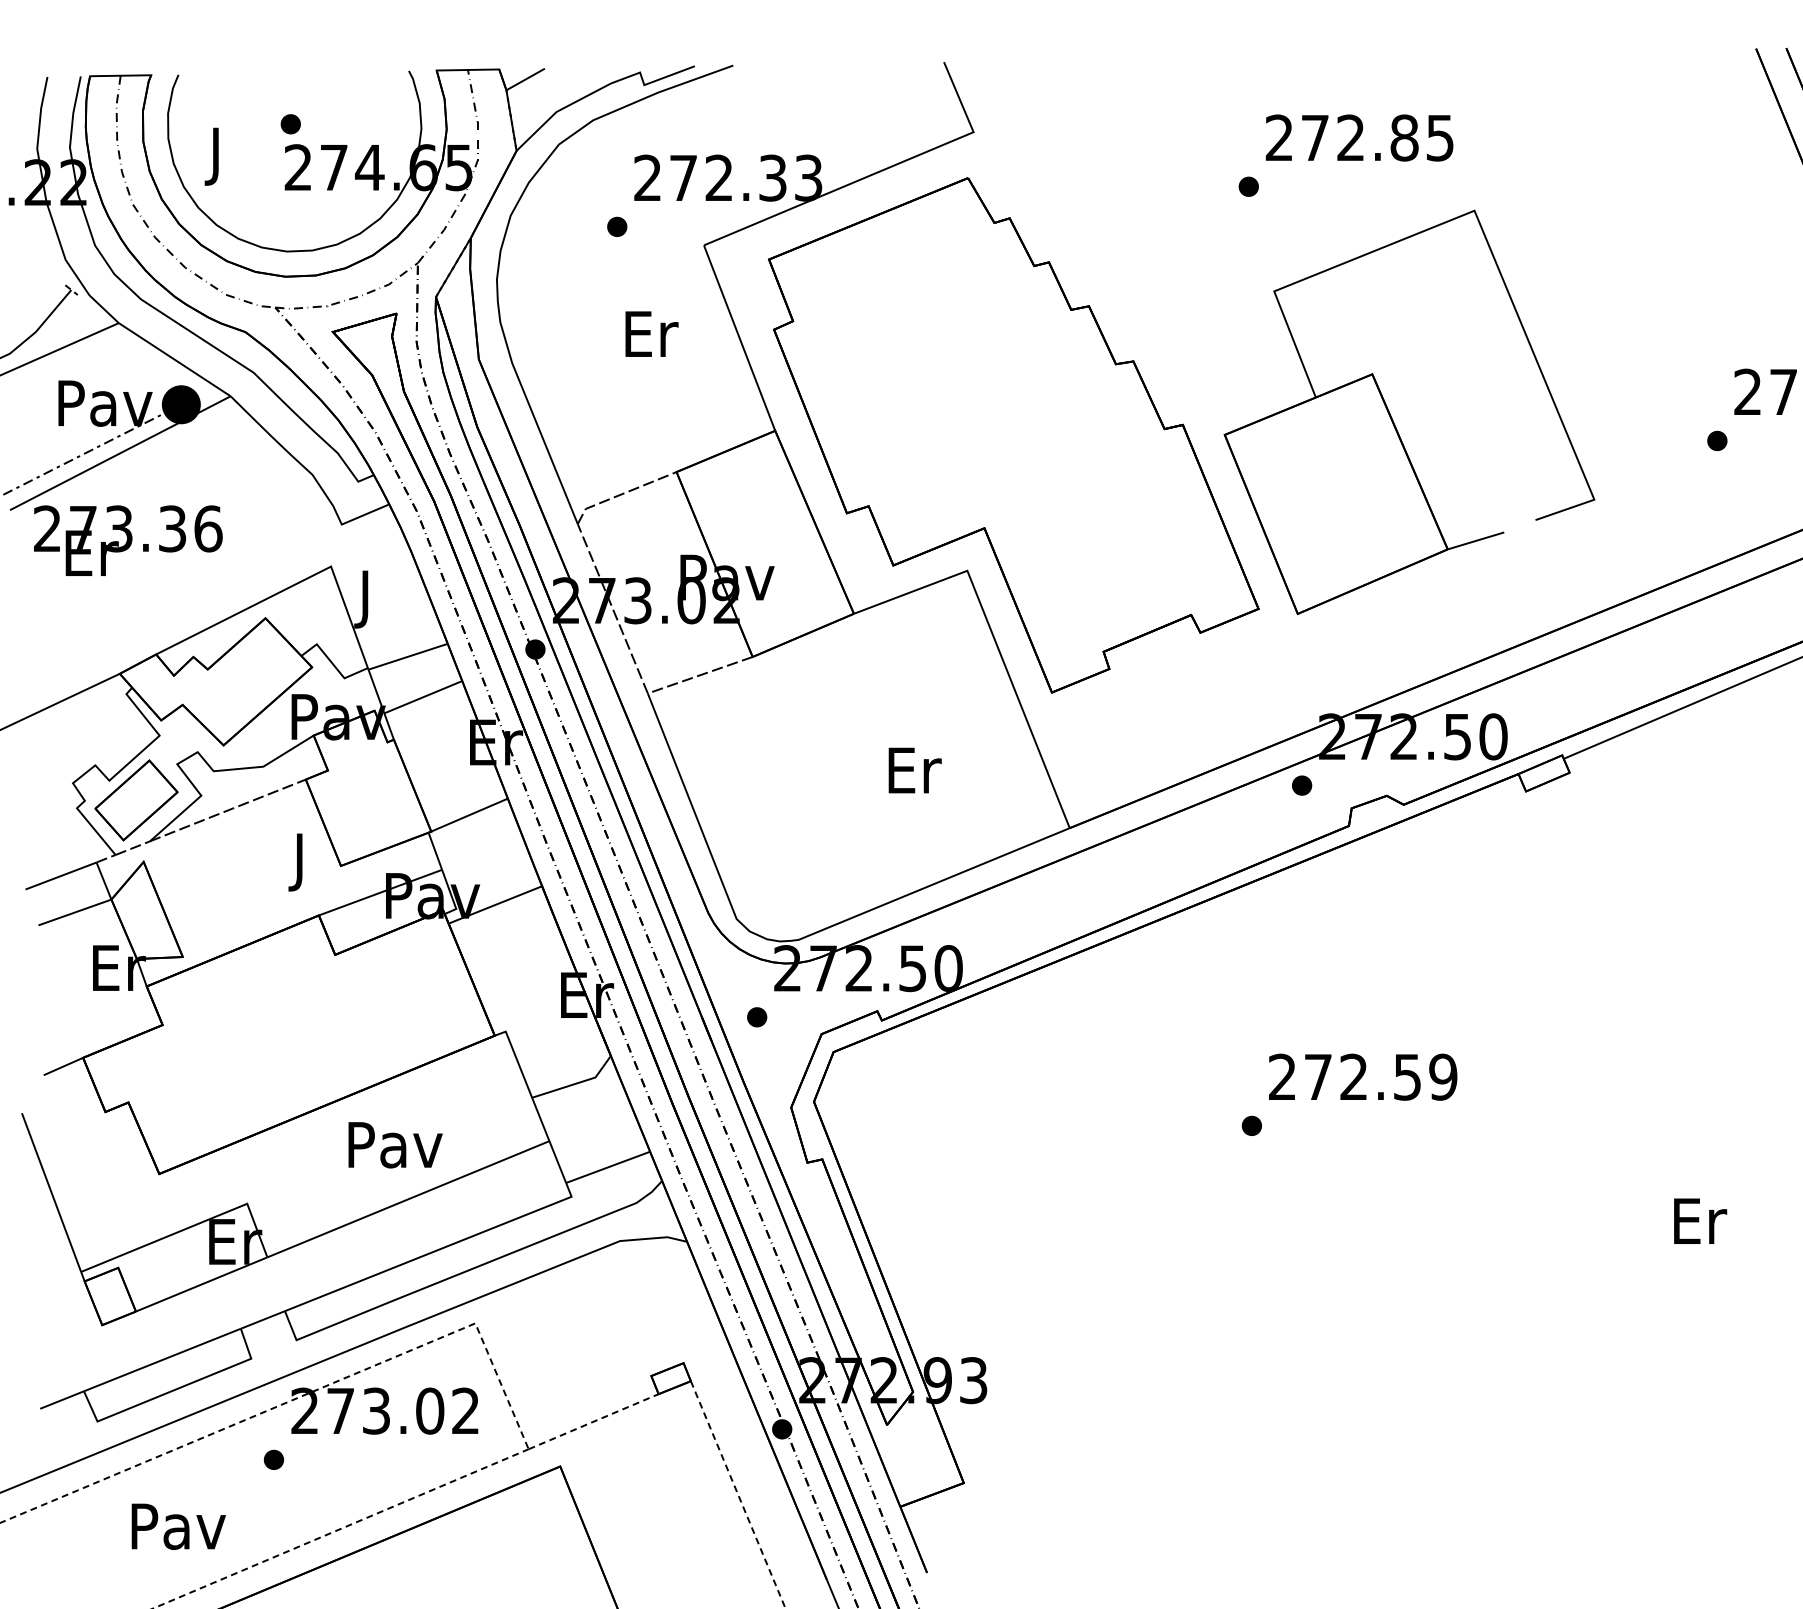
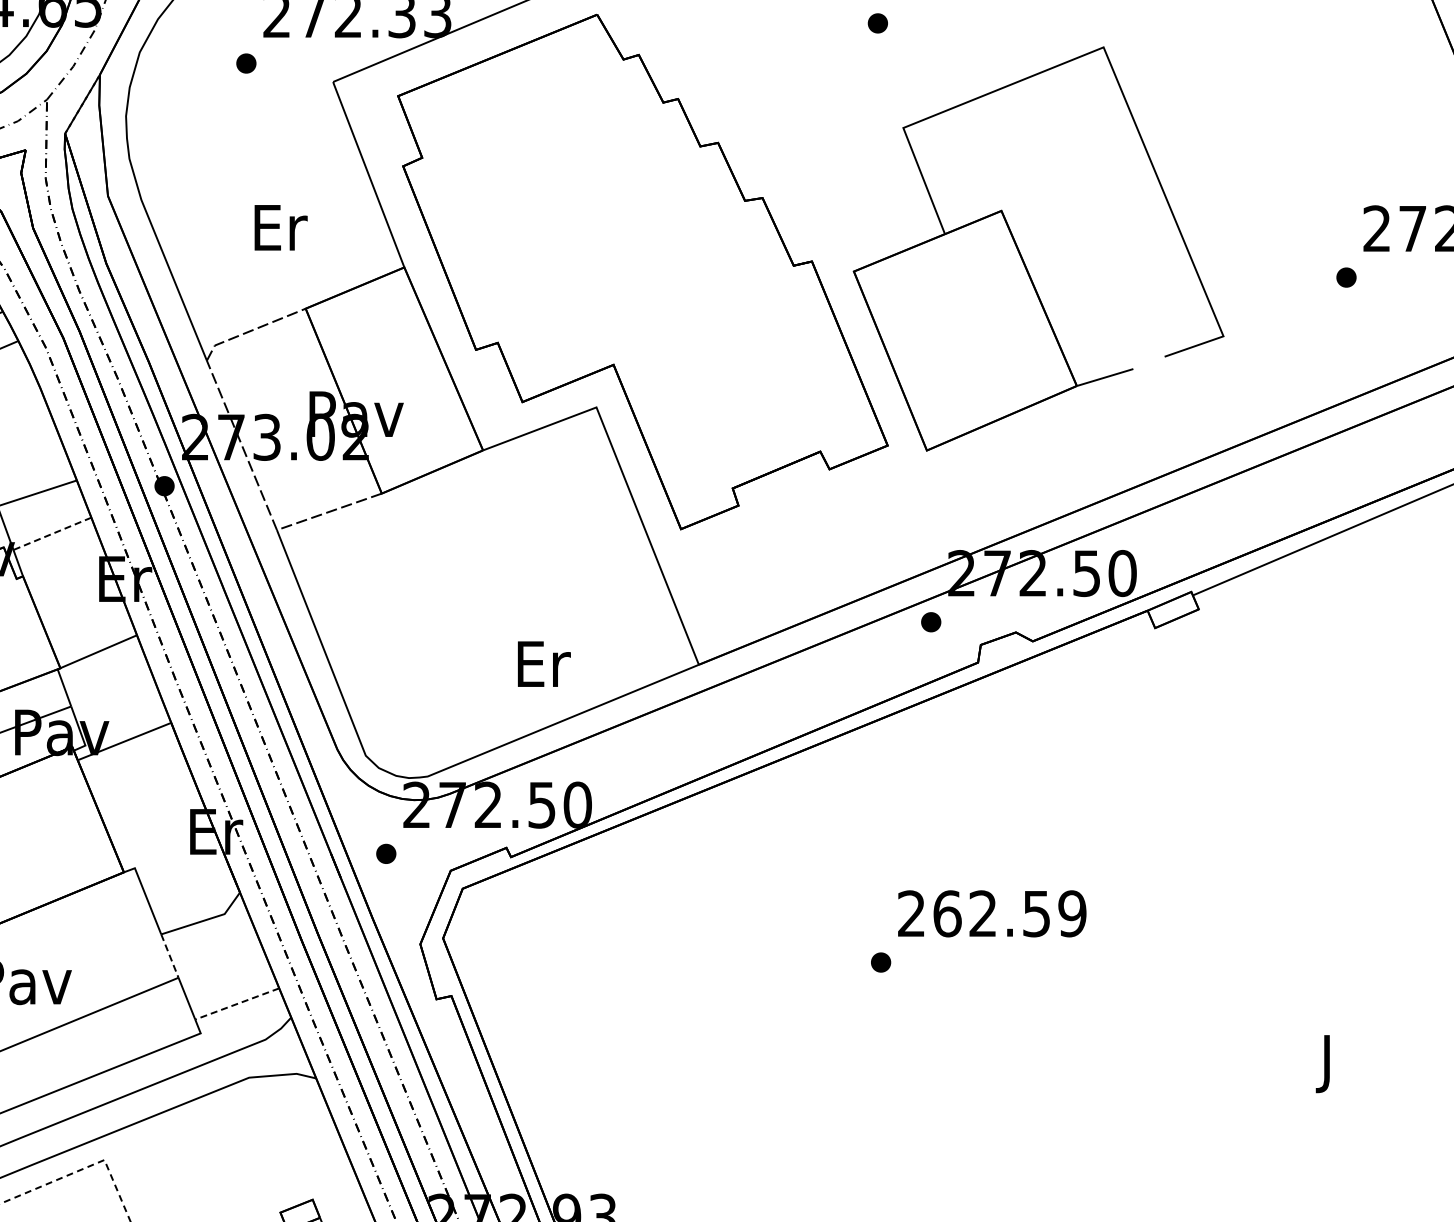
text: (651, 333) -> (280, 227), moved
line: (422, 697) -> (51, 534), solid -> dashed
text: (914, 770) -> (543, 664), moved
text: (1318, 1076) -> (947, 913), 272.59 -> 262.59
line: (540, 1119) -> (169, 956), solid -> dashed
line: (608, 1167) -> (237, 1004), solid -> dashed
text: (1700, 1227) -> (1329, 1064), Er -> J

